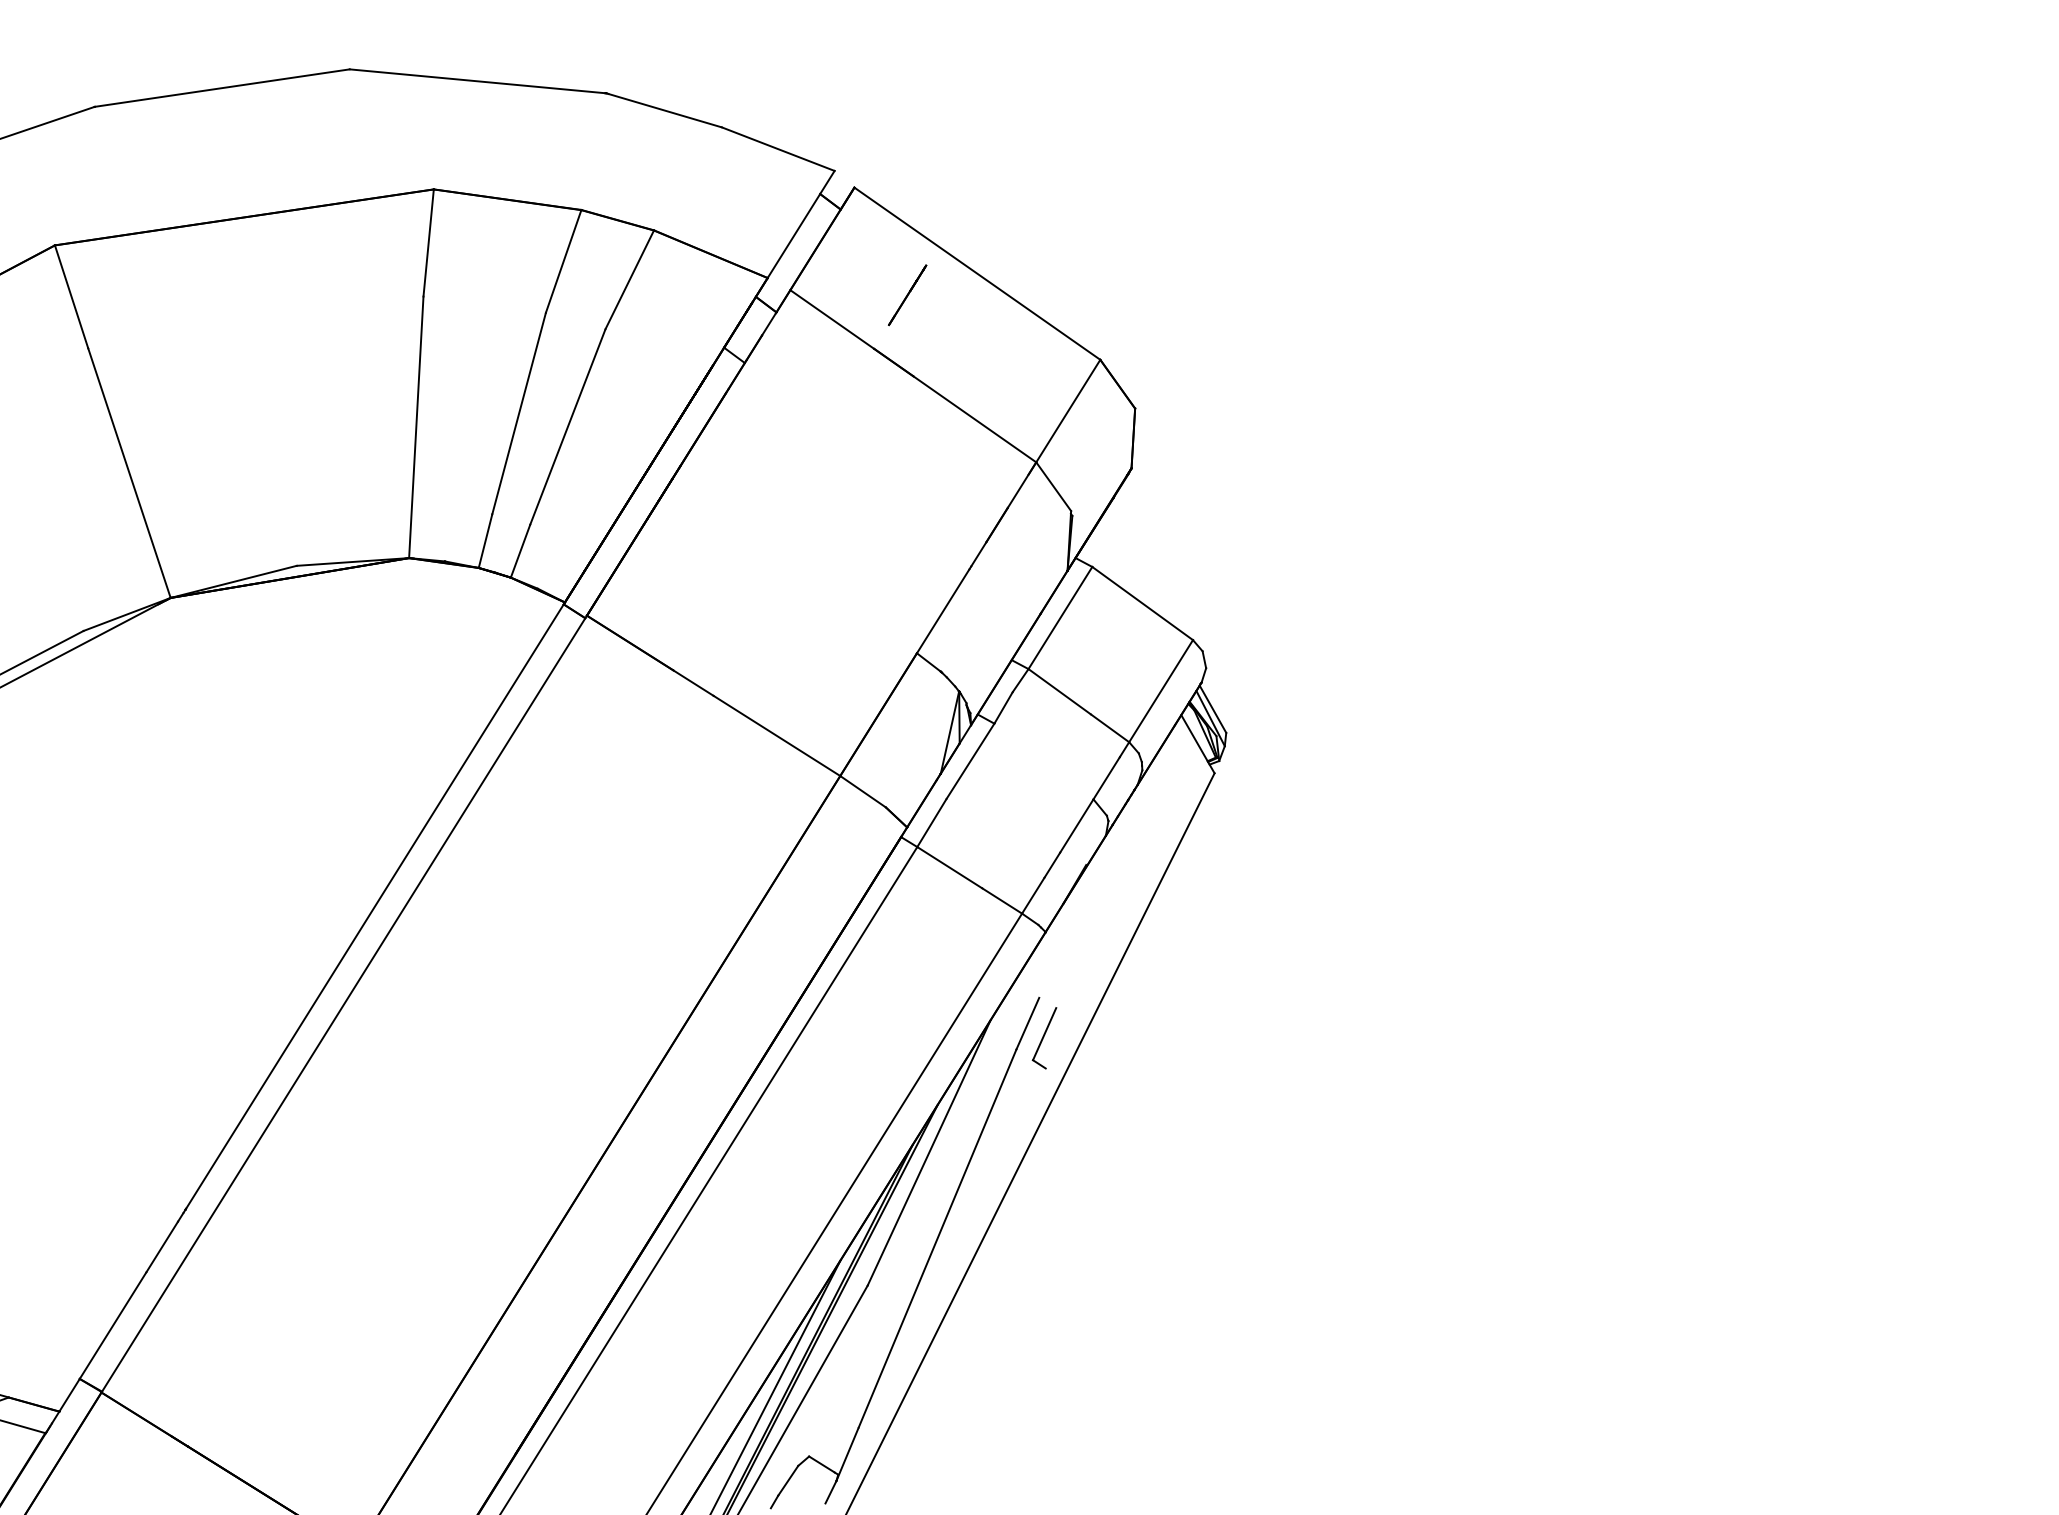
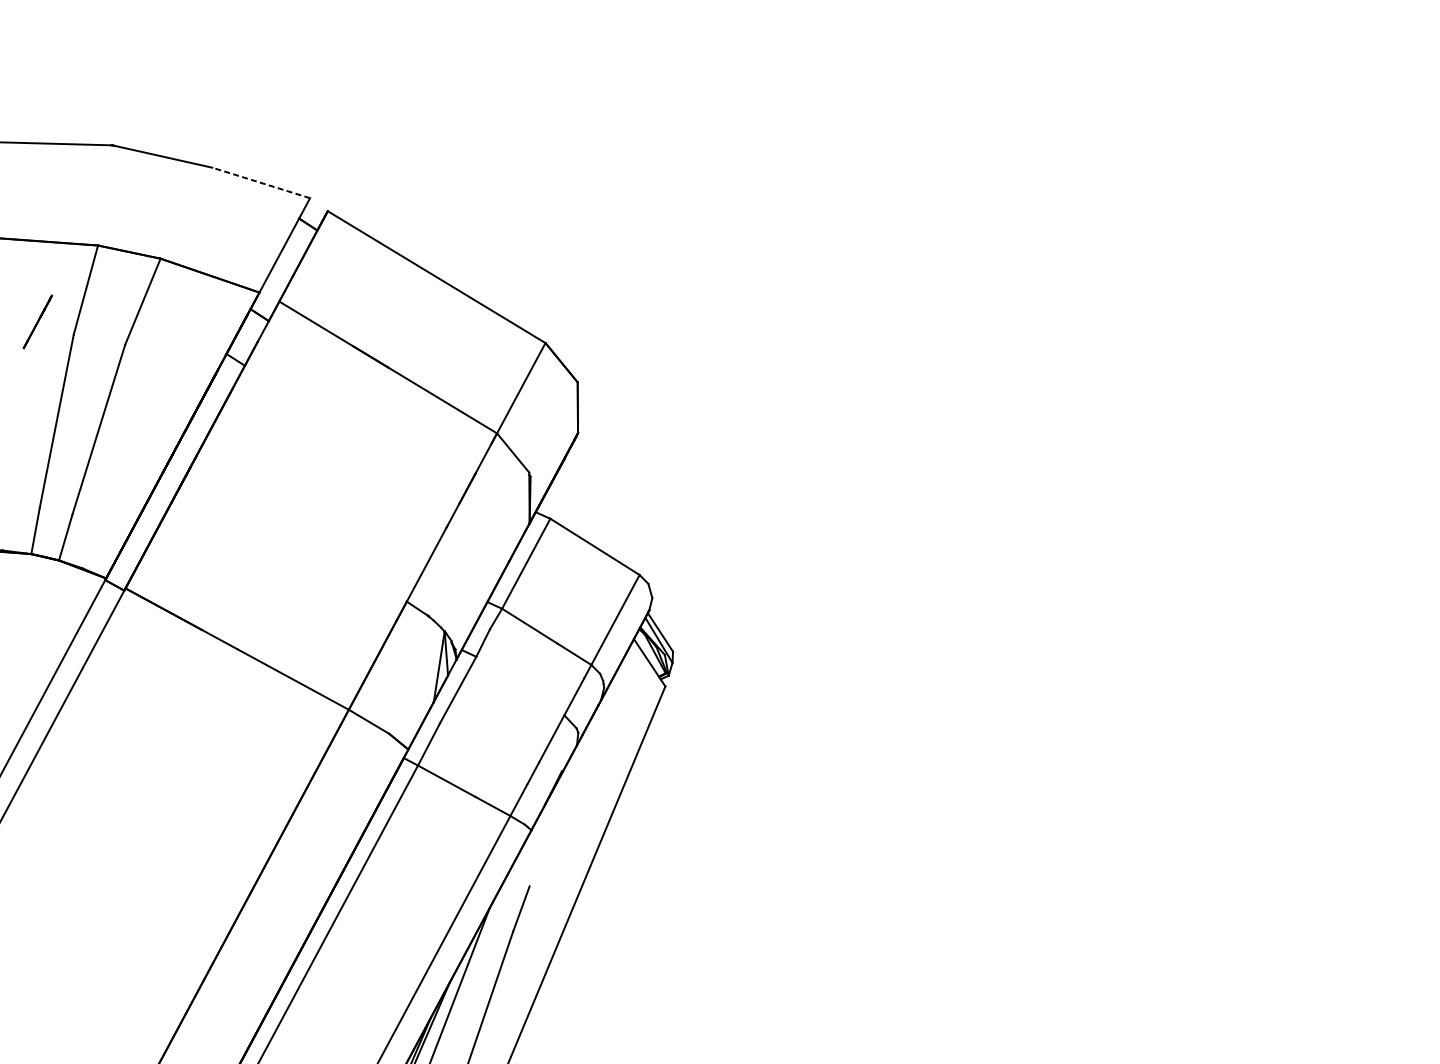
line: (777, 148) -> (260, 182), solid -> dashed
line: (907, 295) -> (37, 322), moved
part: (1044, 1038) -> (536, 920), removed

